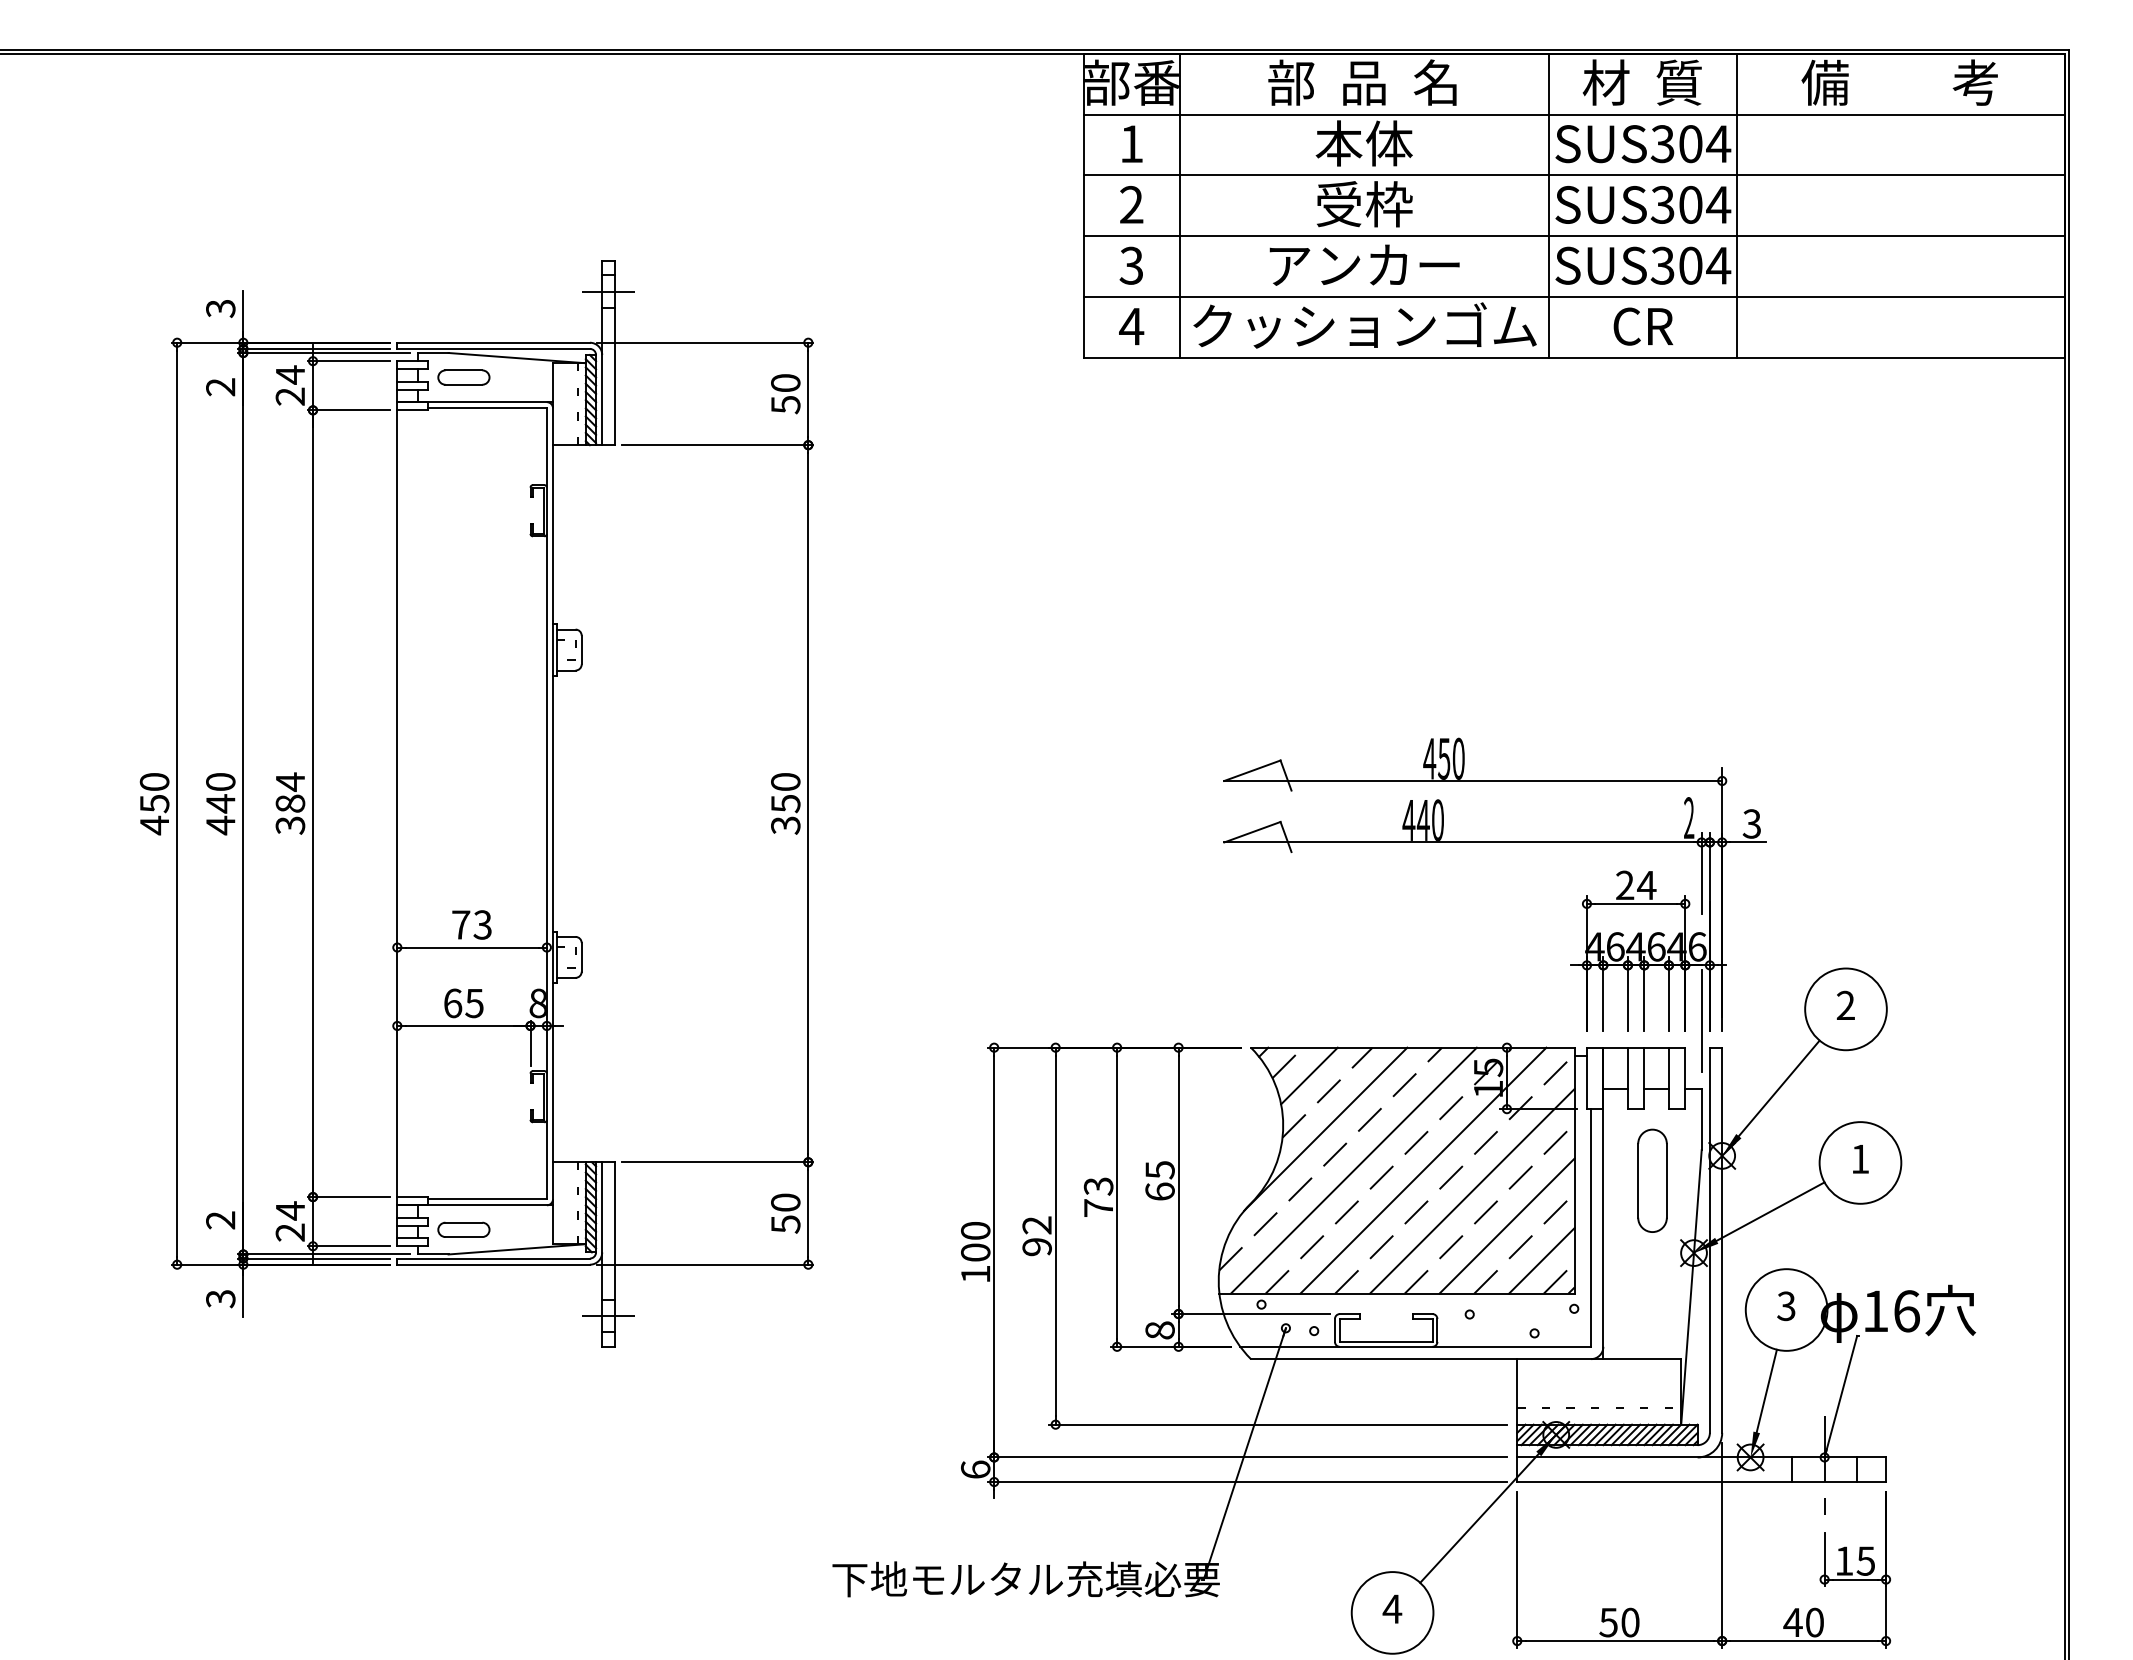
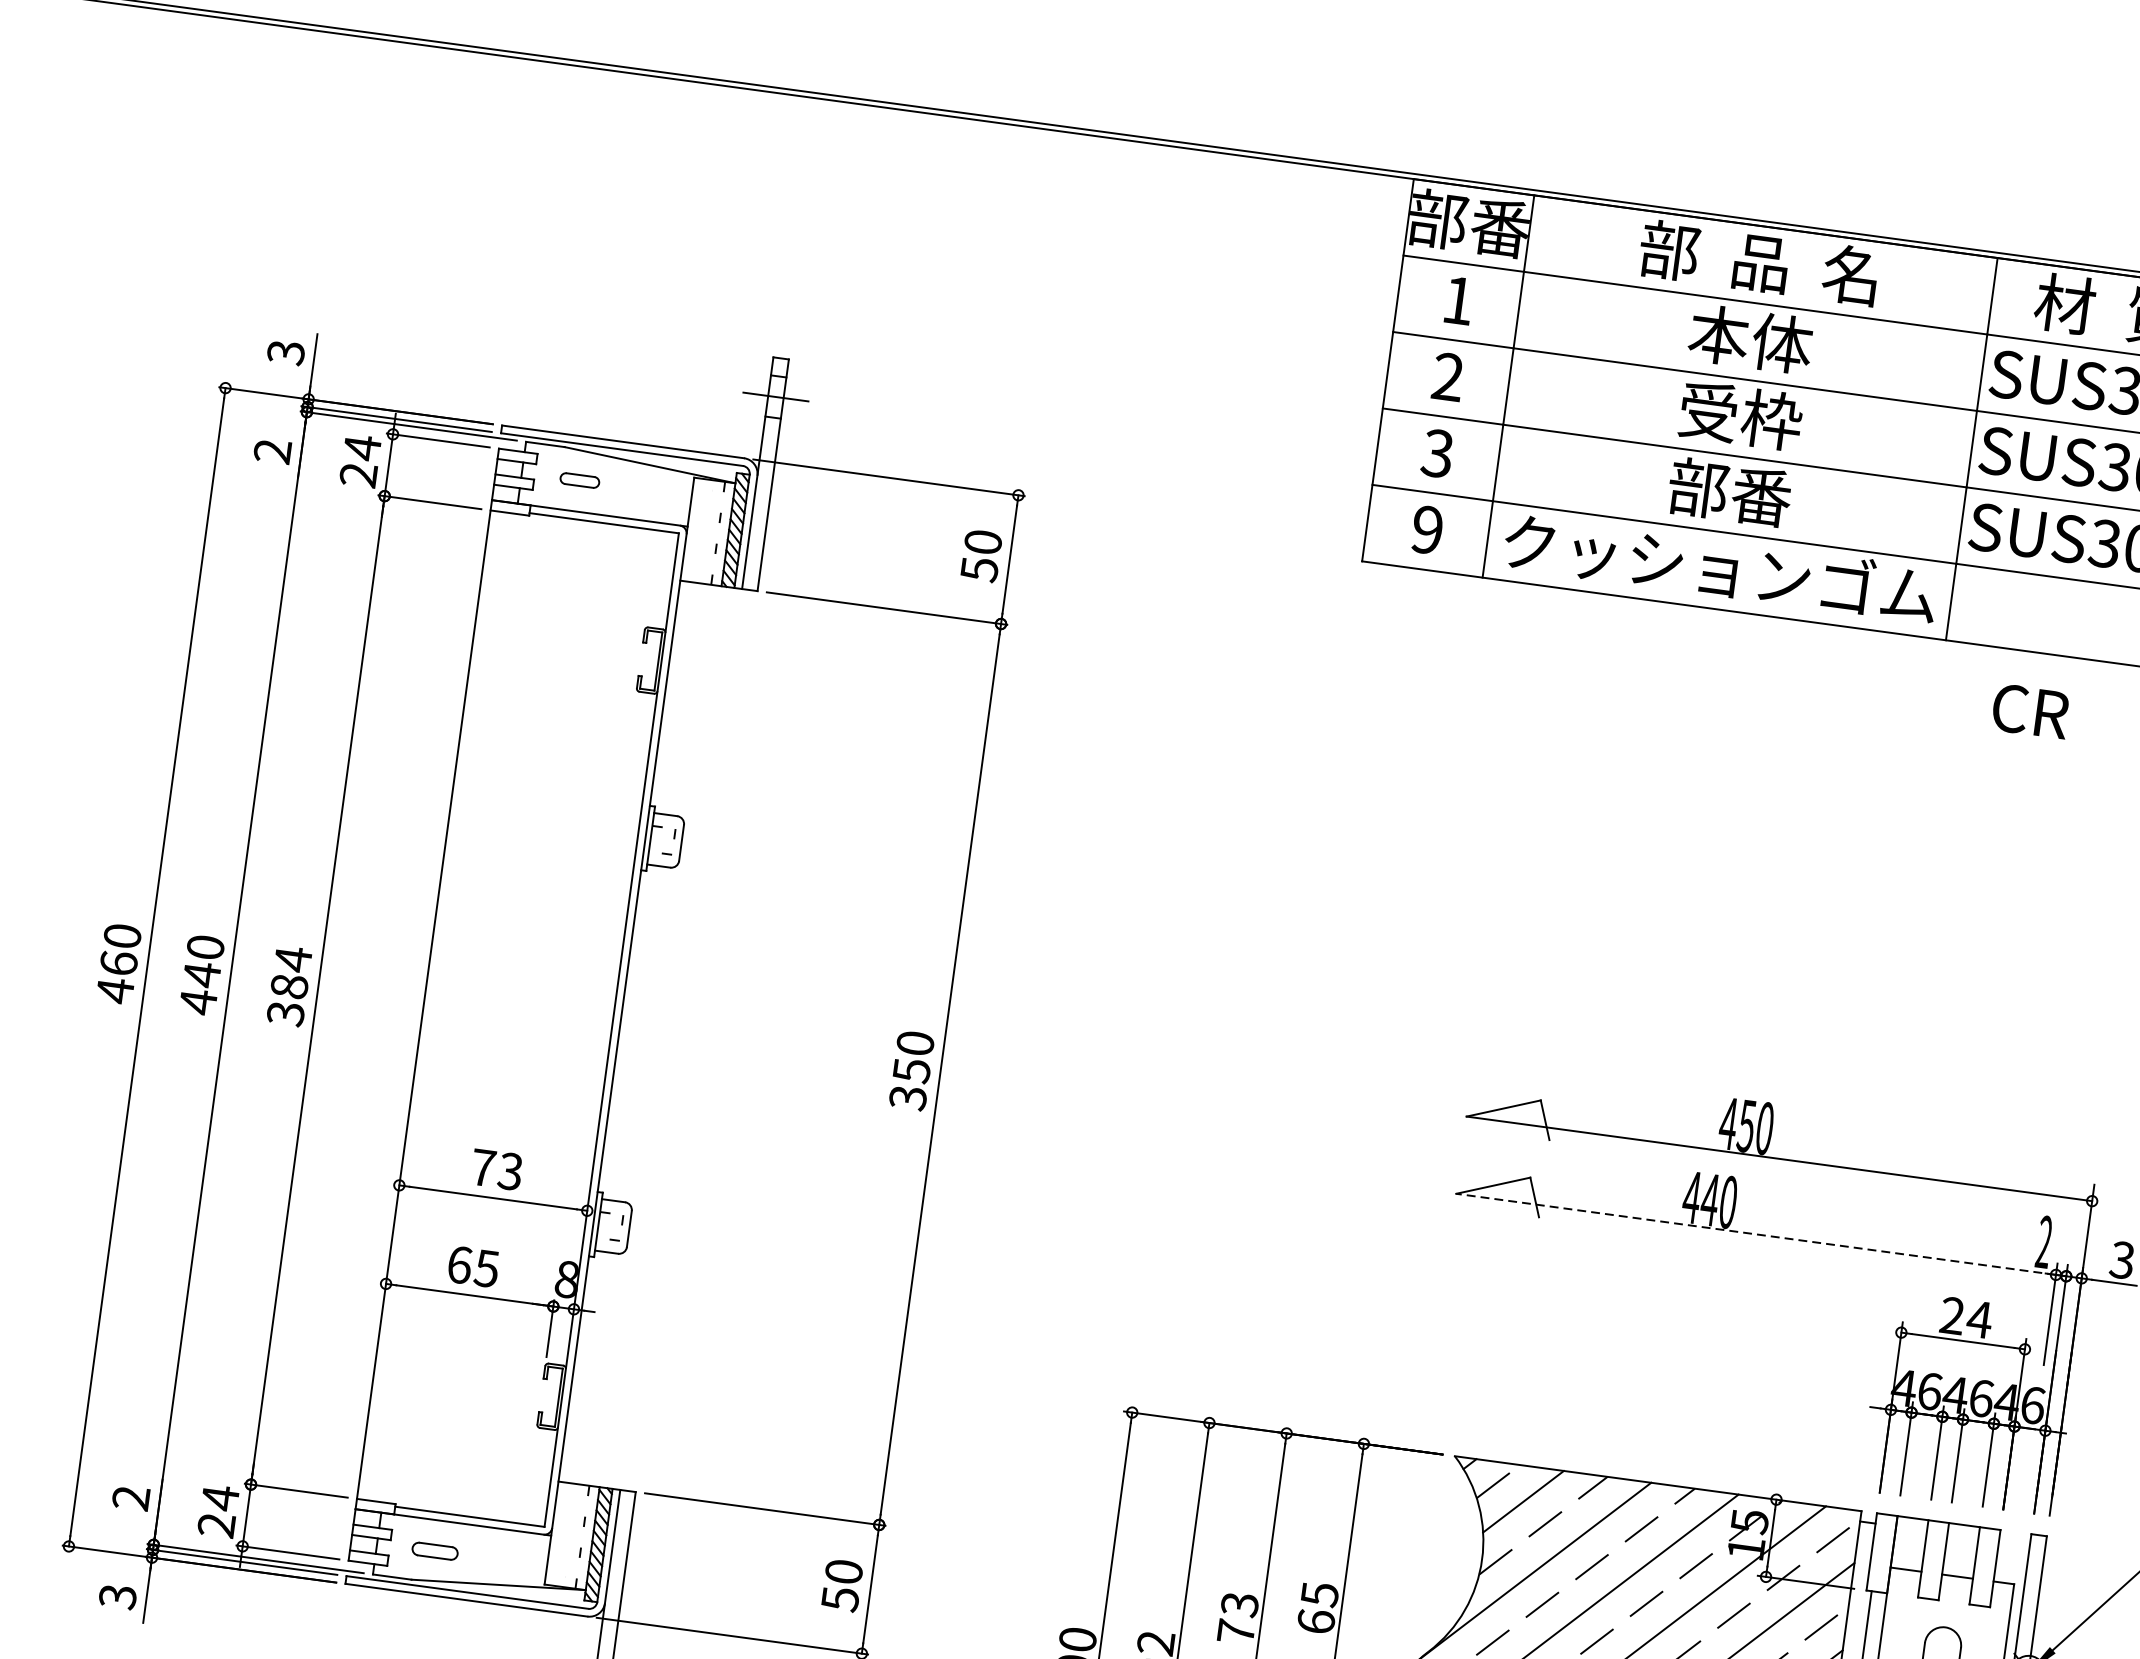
text: (1364, 265) -> (1730, 492), アンカー -> 部番
text: (1131, 326) -> (1427, 529), 4 -> 9
text: (1643, 326) -> (2030, 711), moved
part: (463, 377) -> (579, 480), size x0.6
text: (154, 803) -> (118, 963), 450 -> 460
line: (1463, 842) -> (1756, 1234), solid -> dashed
line: (1701, 1021) -> (2025, 1499), removed
part: (463, 1229) -> (434, 1550), size x0.7

